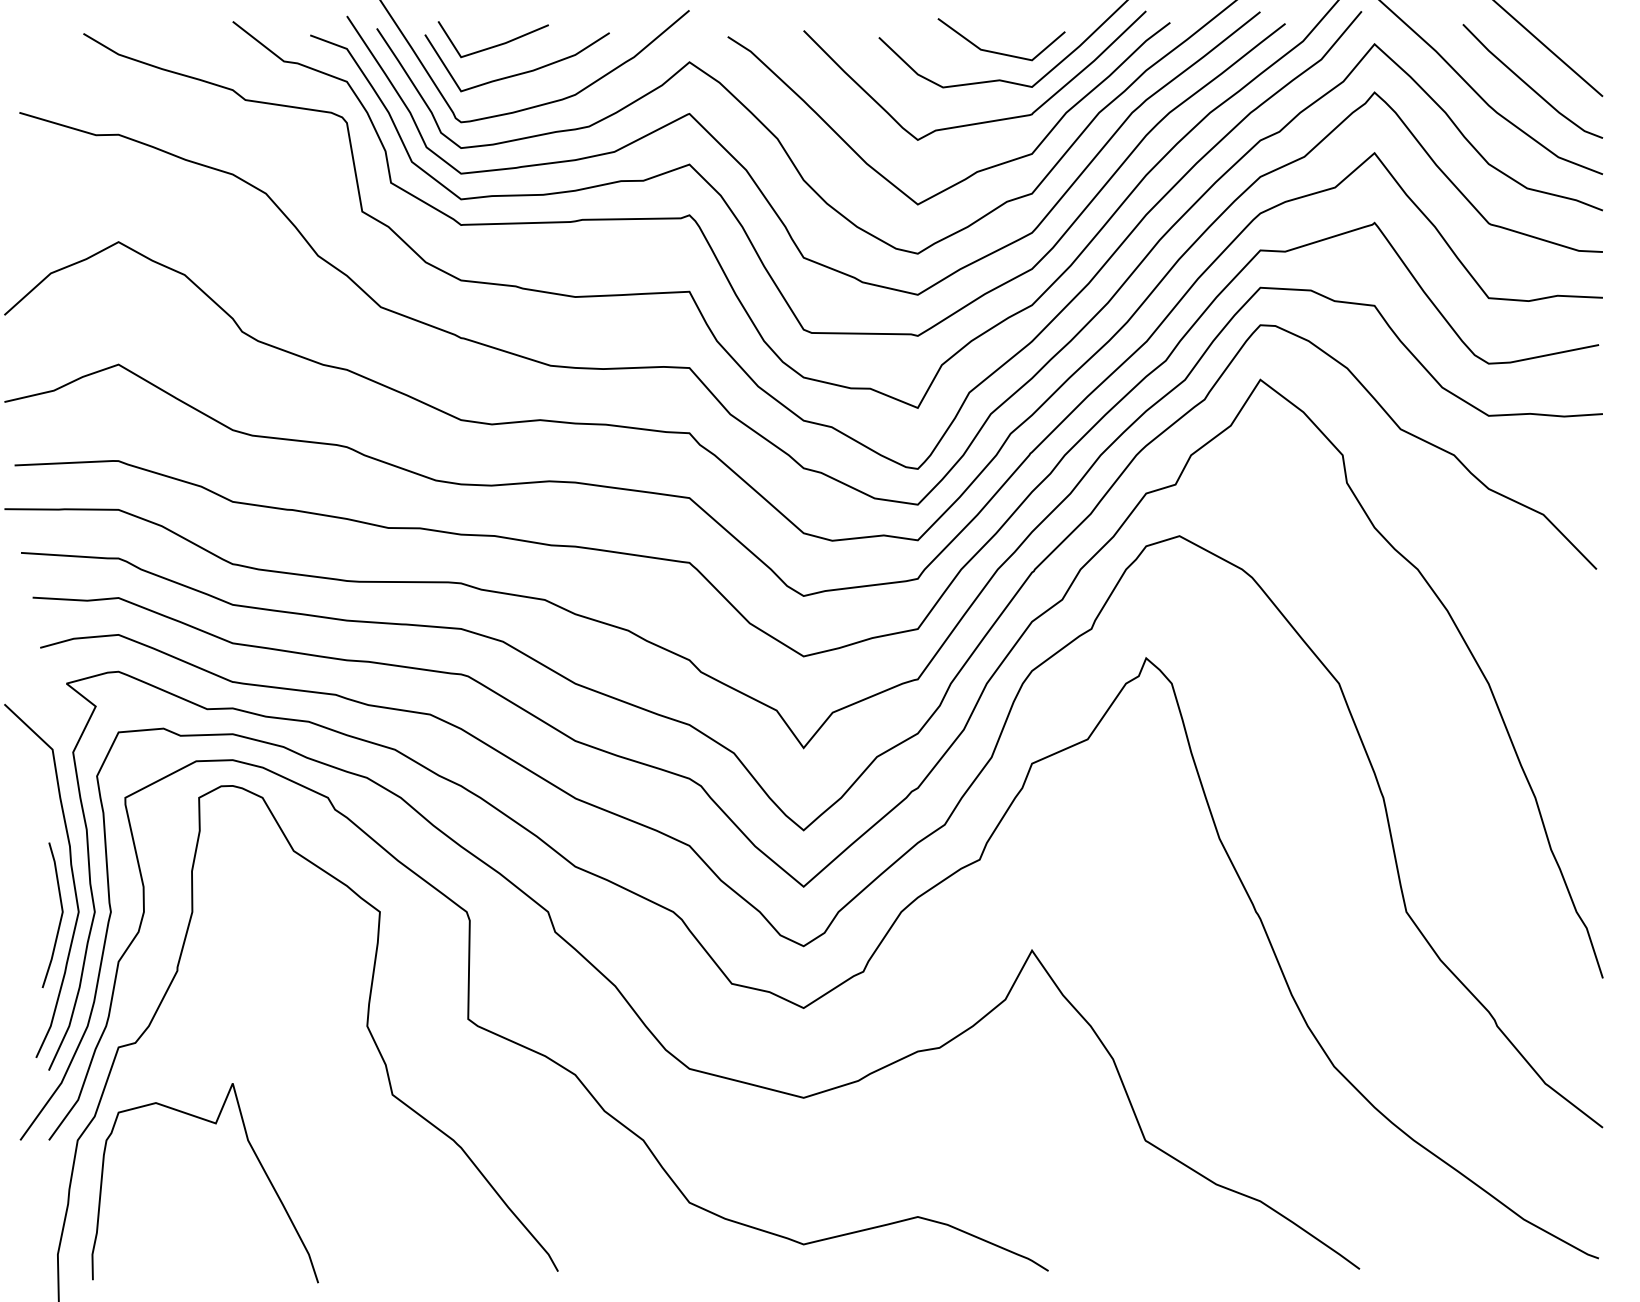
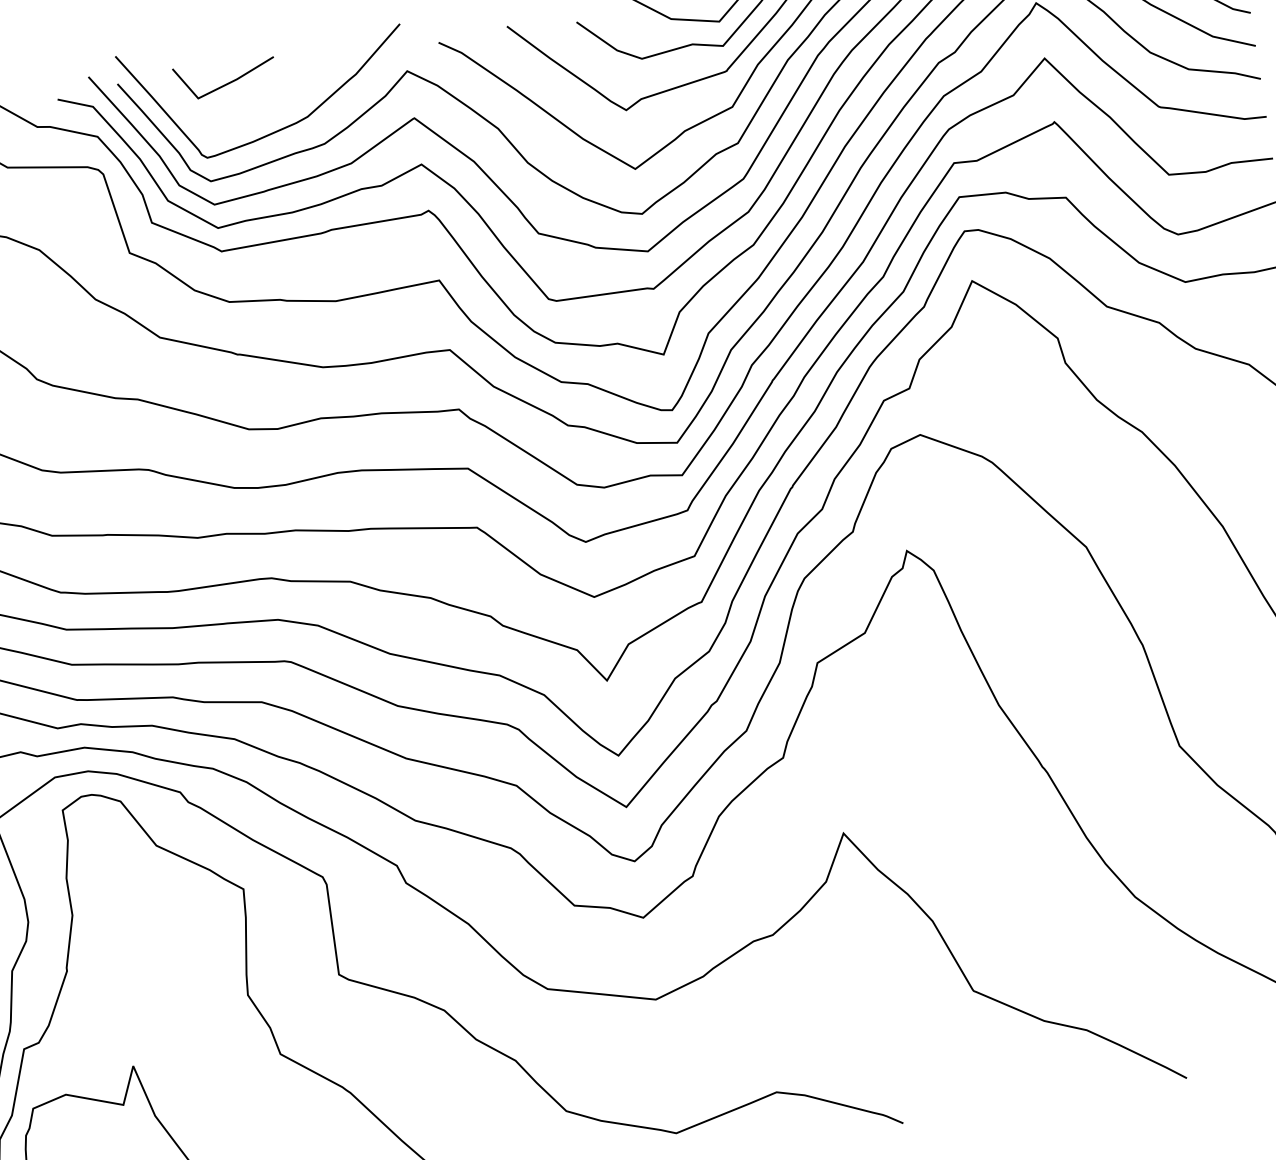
curve: (517, 73) -> (251, 105), removed

